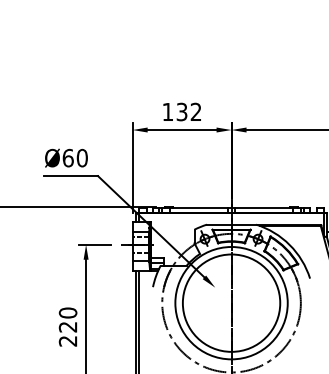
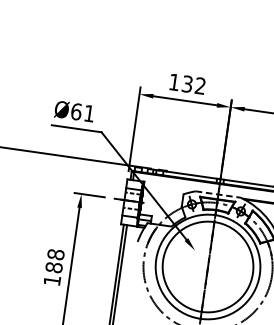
text: (81, 157) -> (88, 112), Ø60 -> Ø61
line: (231, 224) -> (218, 194), solid -> dashed
text: (67, 326) -> (53, 266), 220 -> 188

